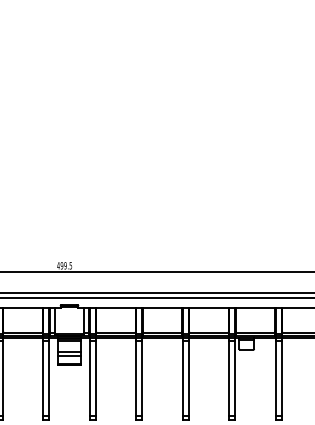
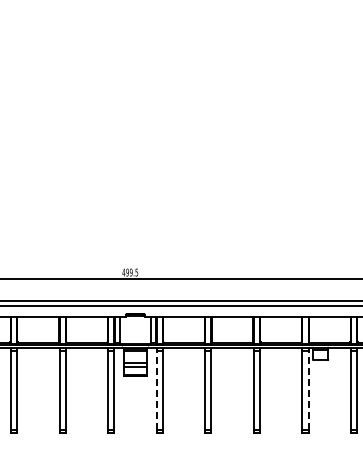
line: (89, 378) -> (156, 390), solid -> dashed
line: (235, 378) -> (308, 390), solid -> dashed

